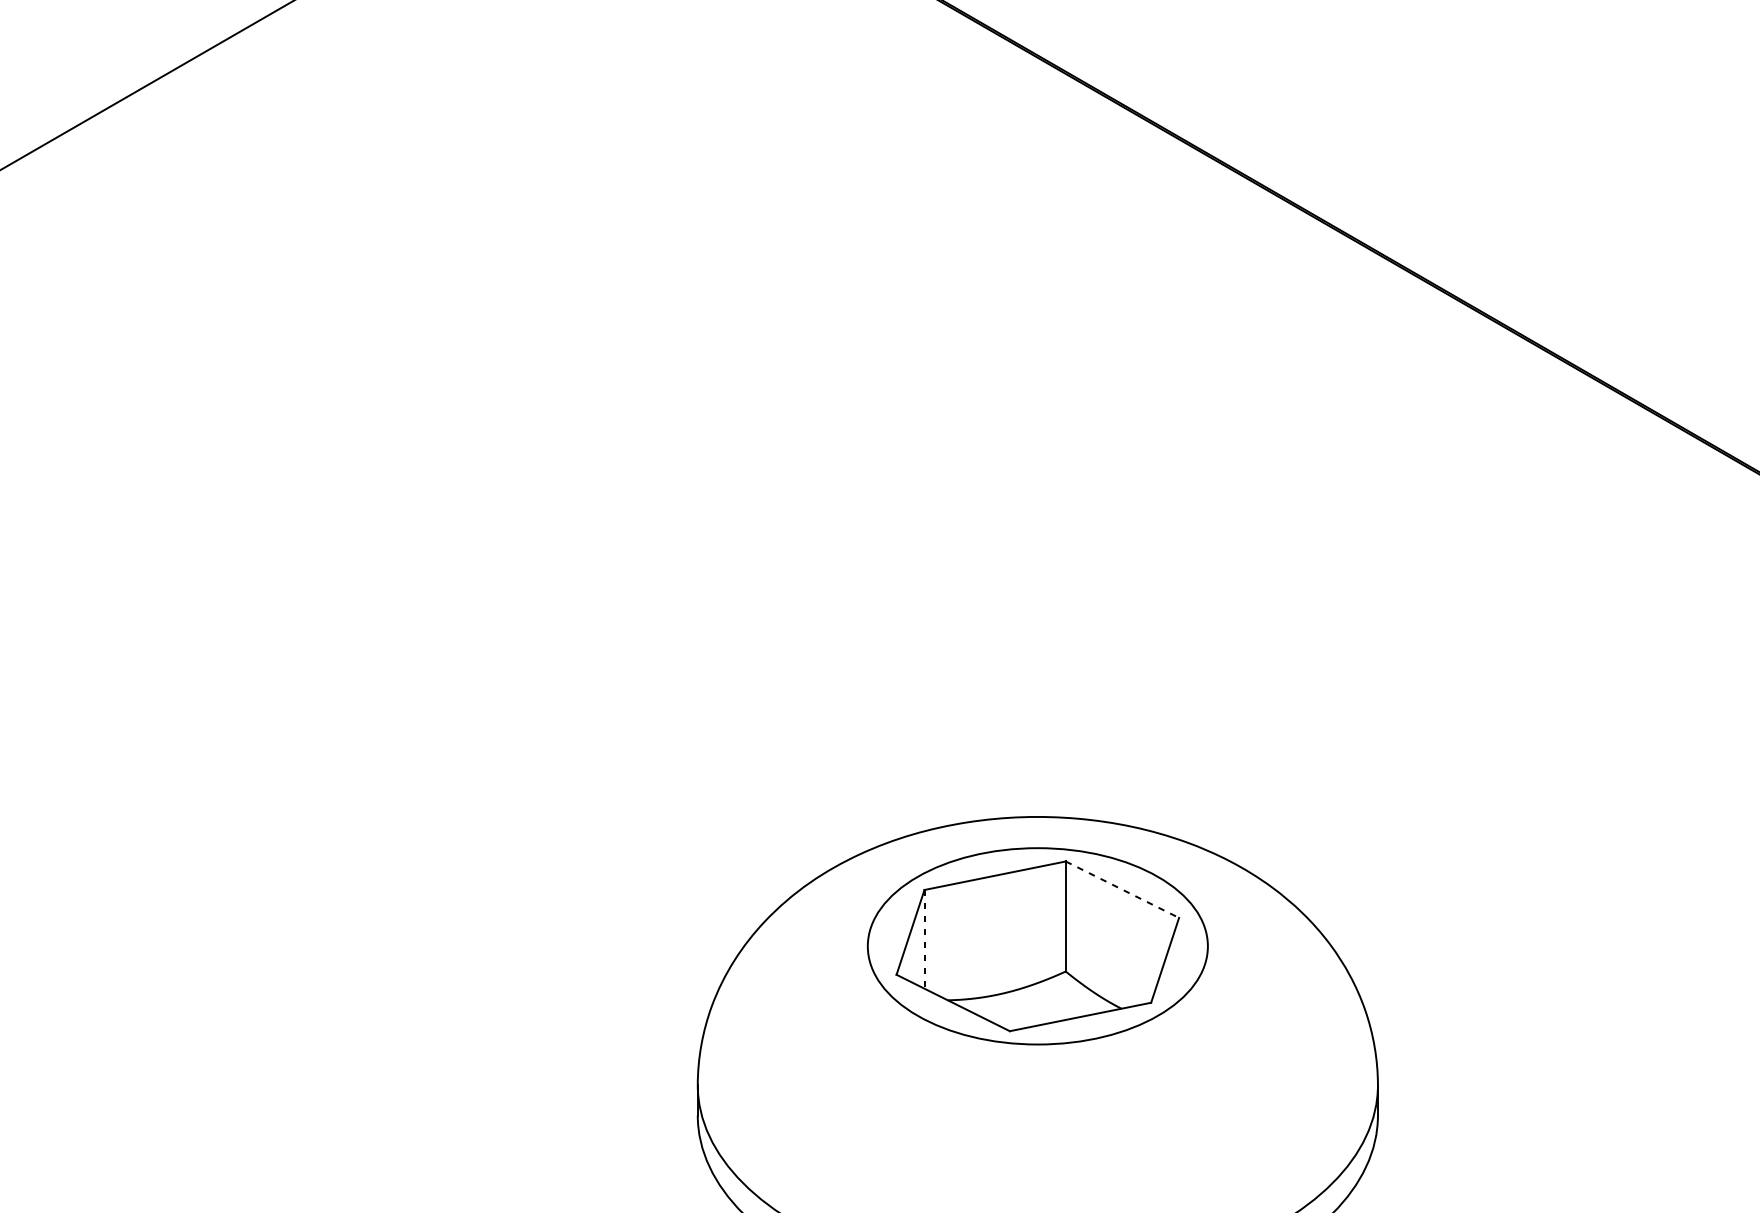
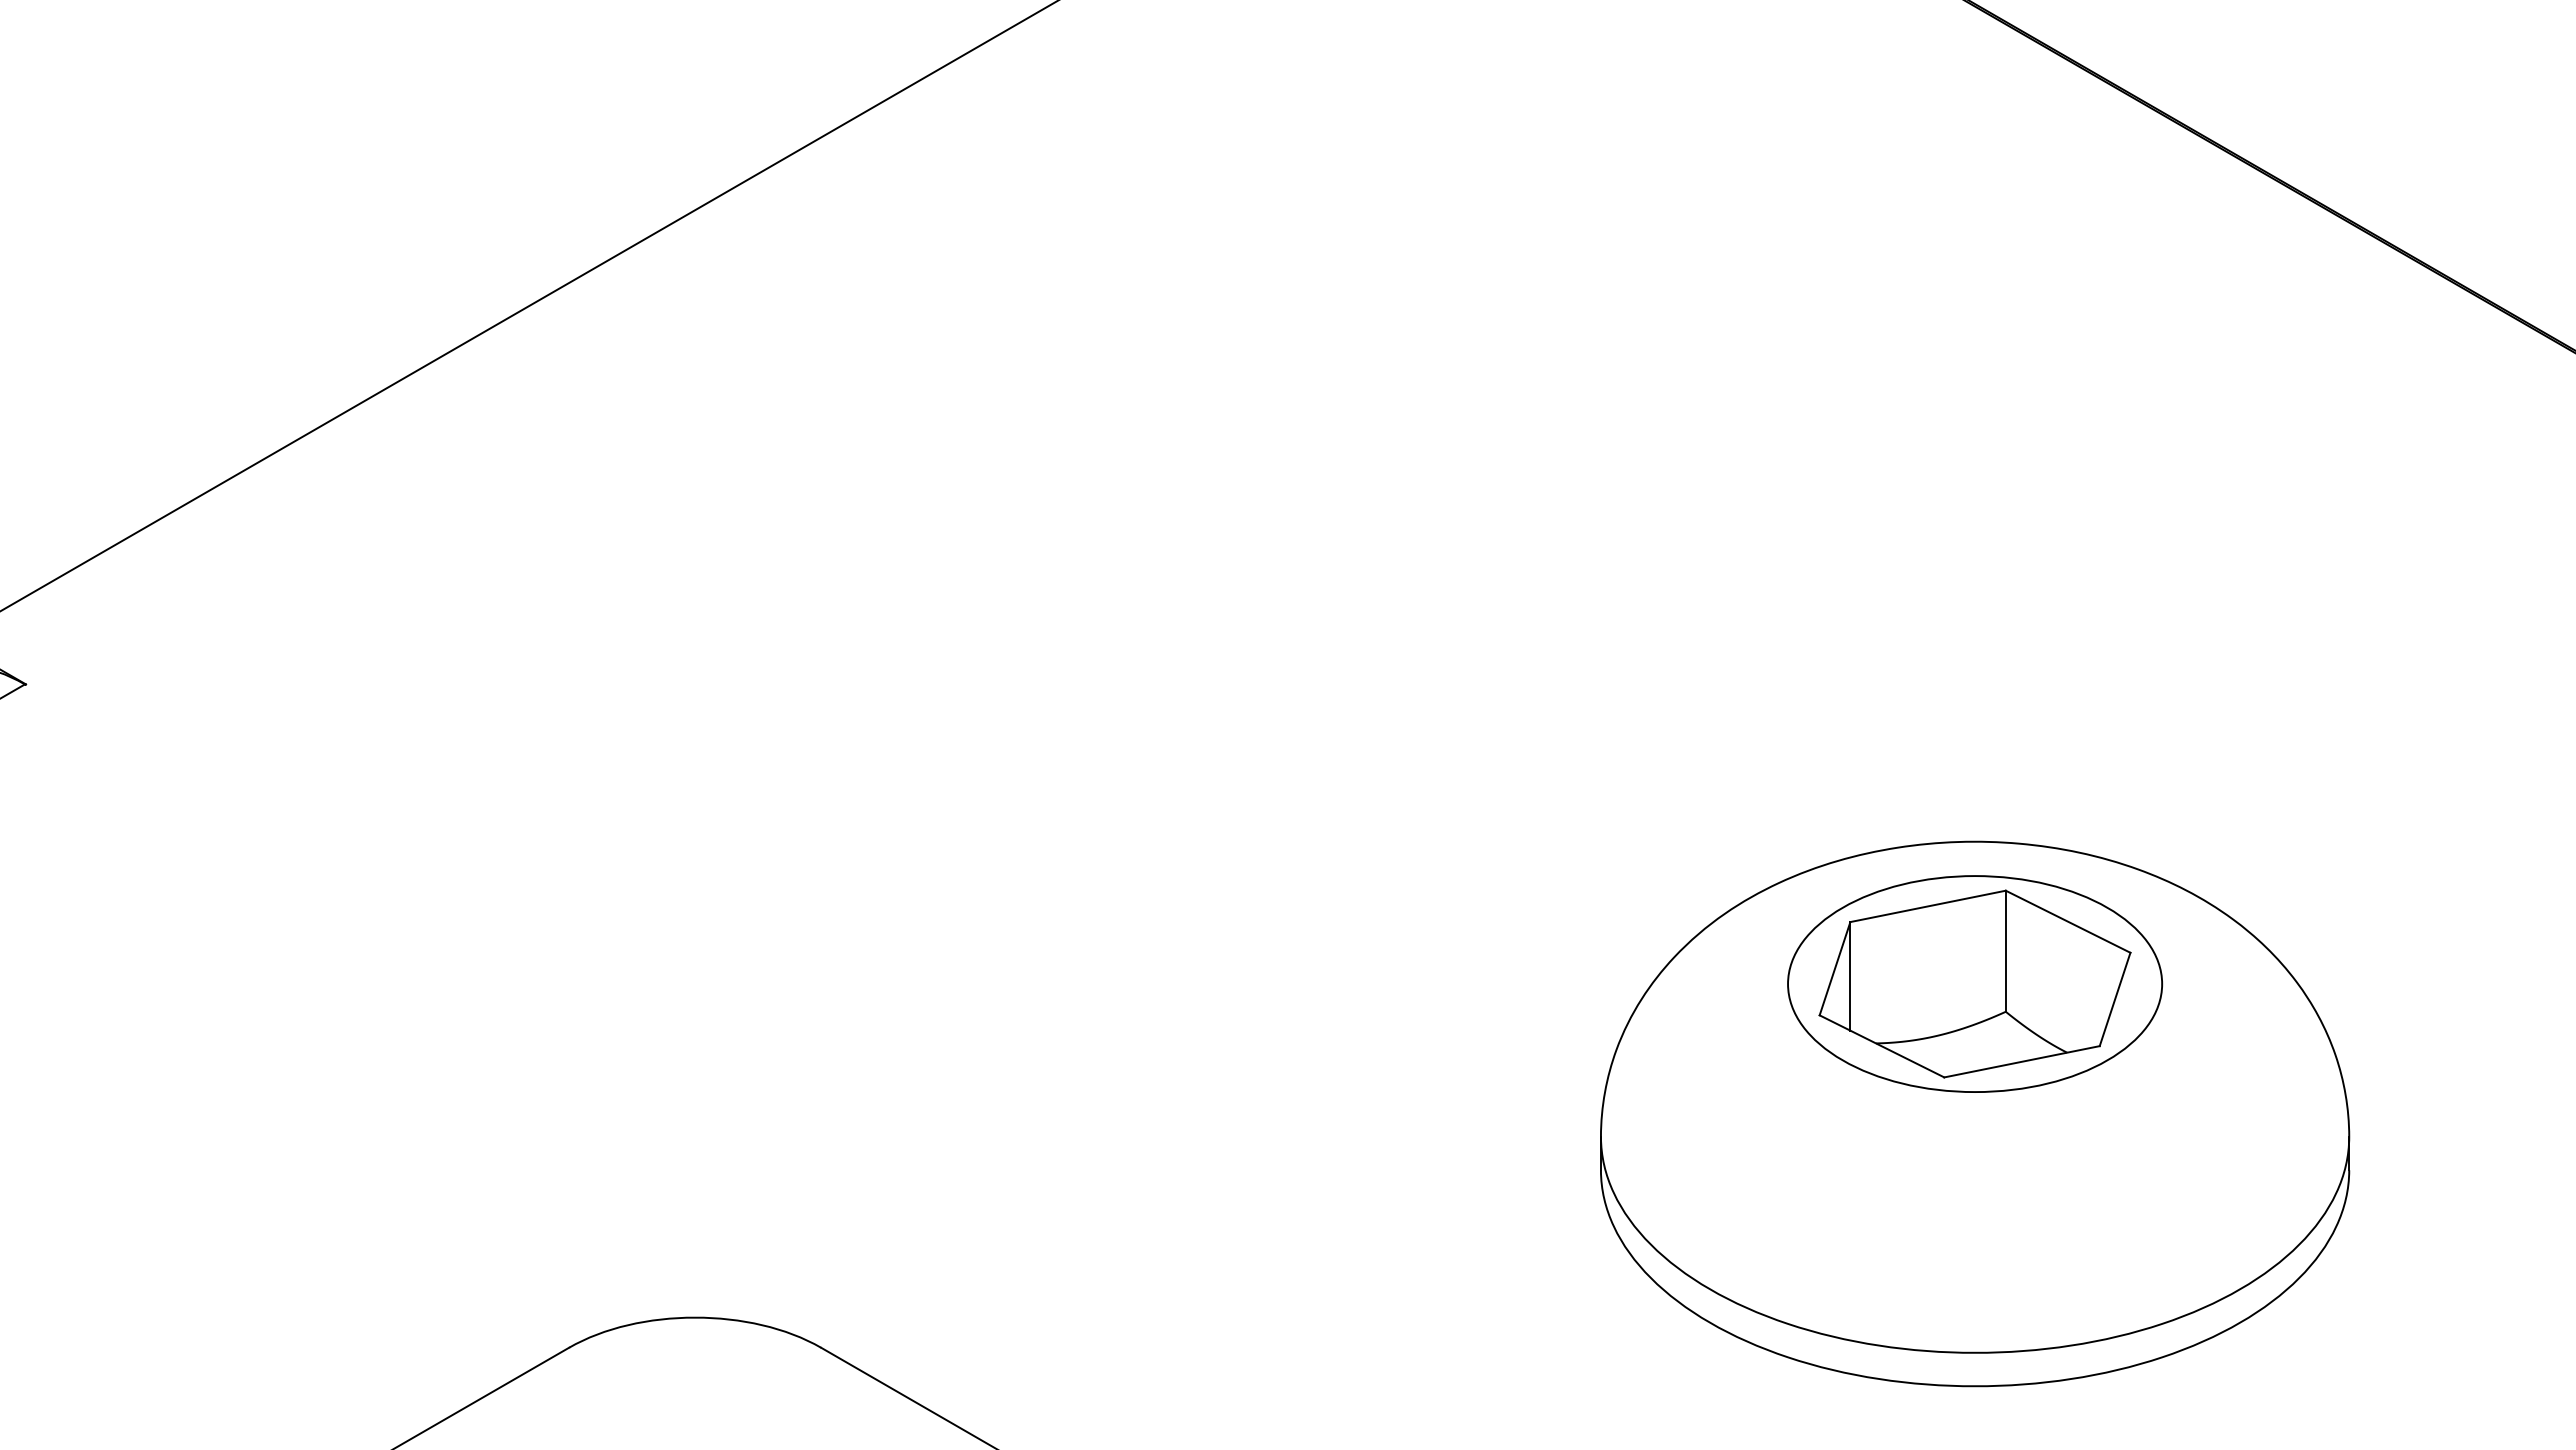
line: (1122, 889) -> (2068, 921), dashed -> solid
line: (924, 939) -> (1850, 976), dashed -> solid

